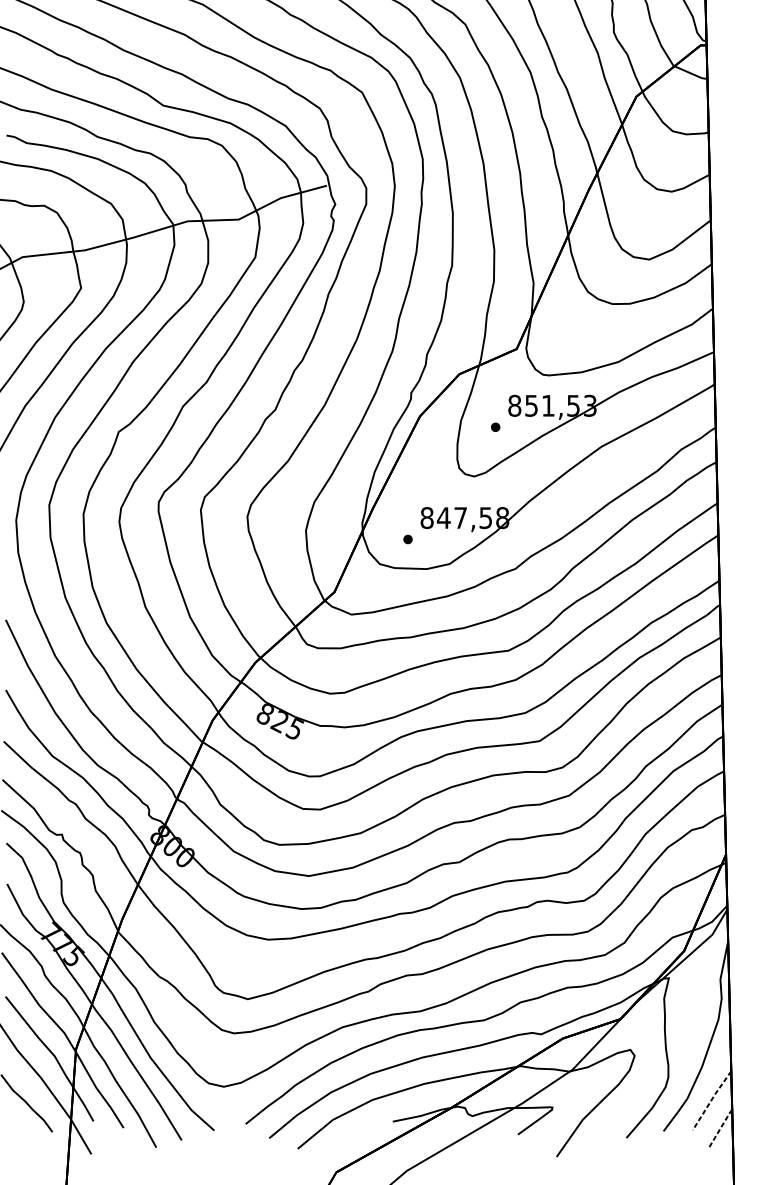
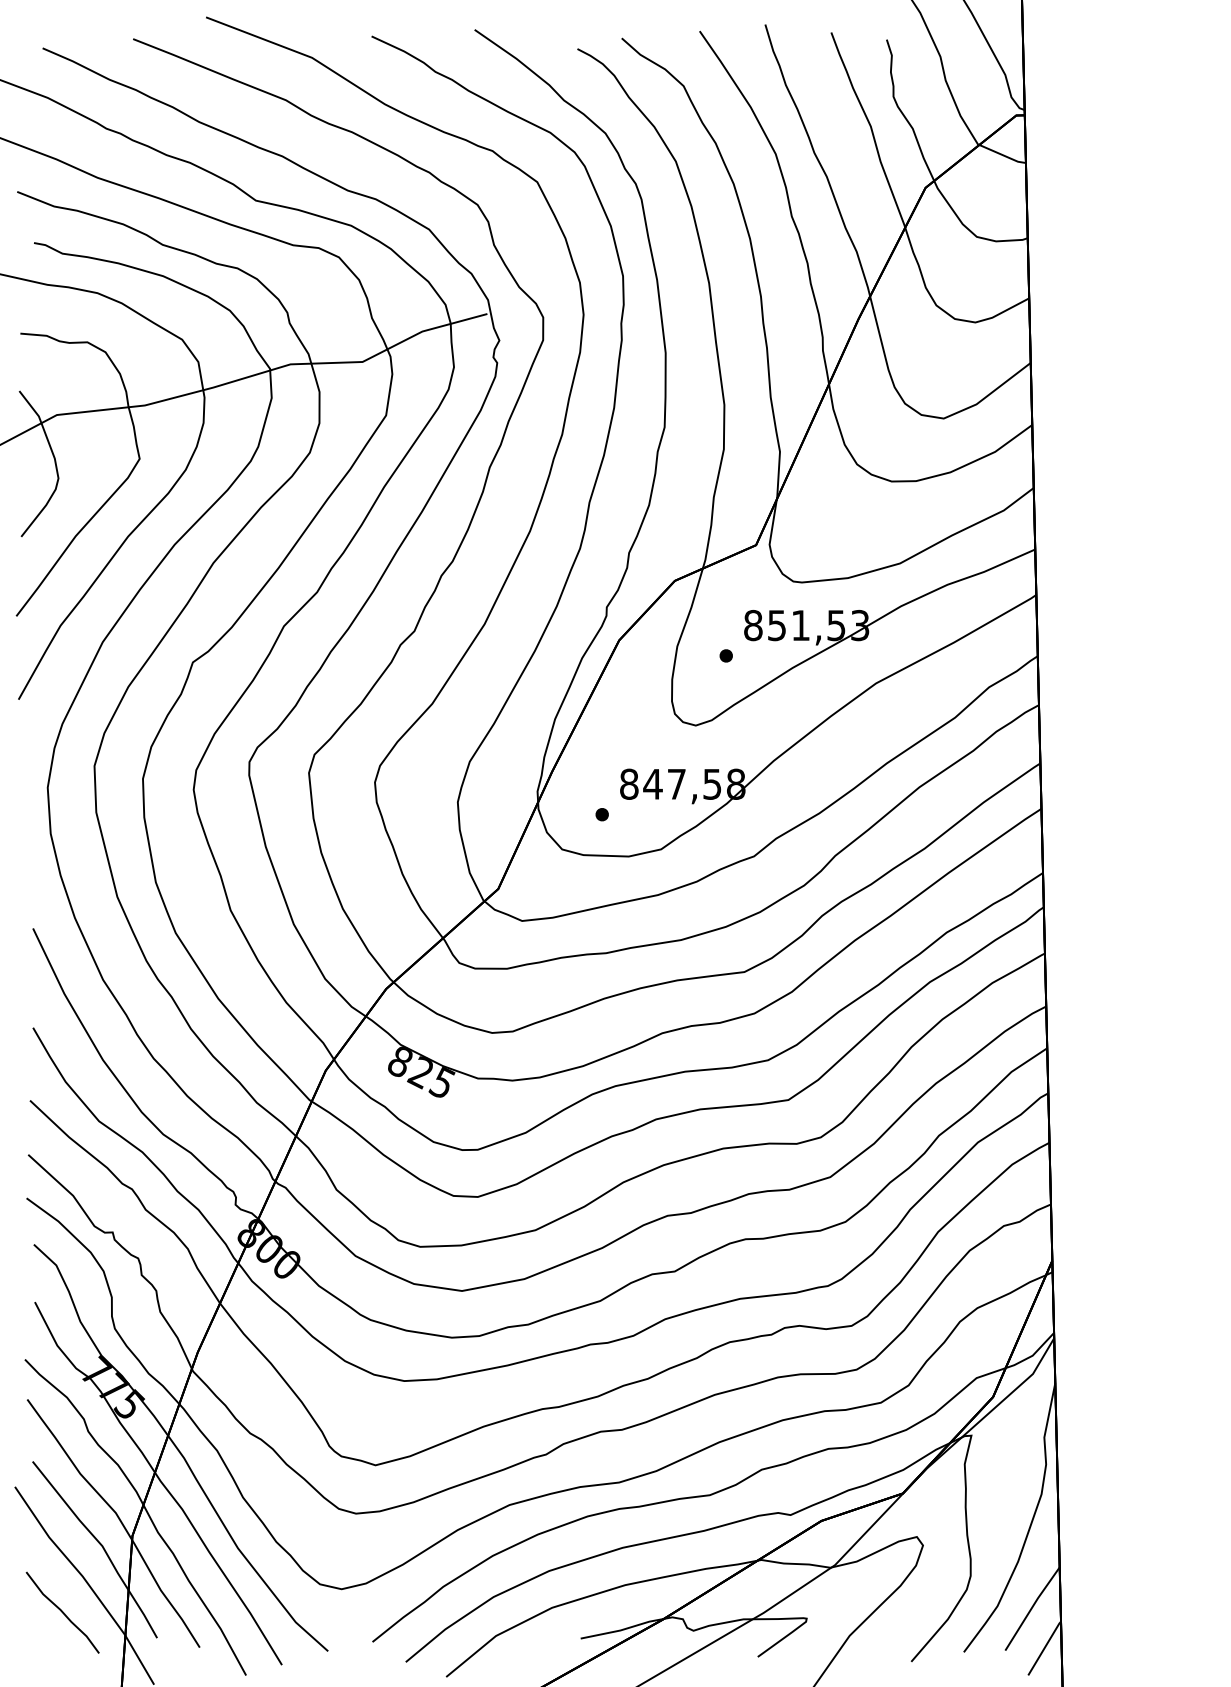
line: (711, 1100) -> (1031, 1608), dashed -> solid
line: (720, 1128) -> (1044, 1648), dashed -> solid

